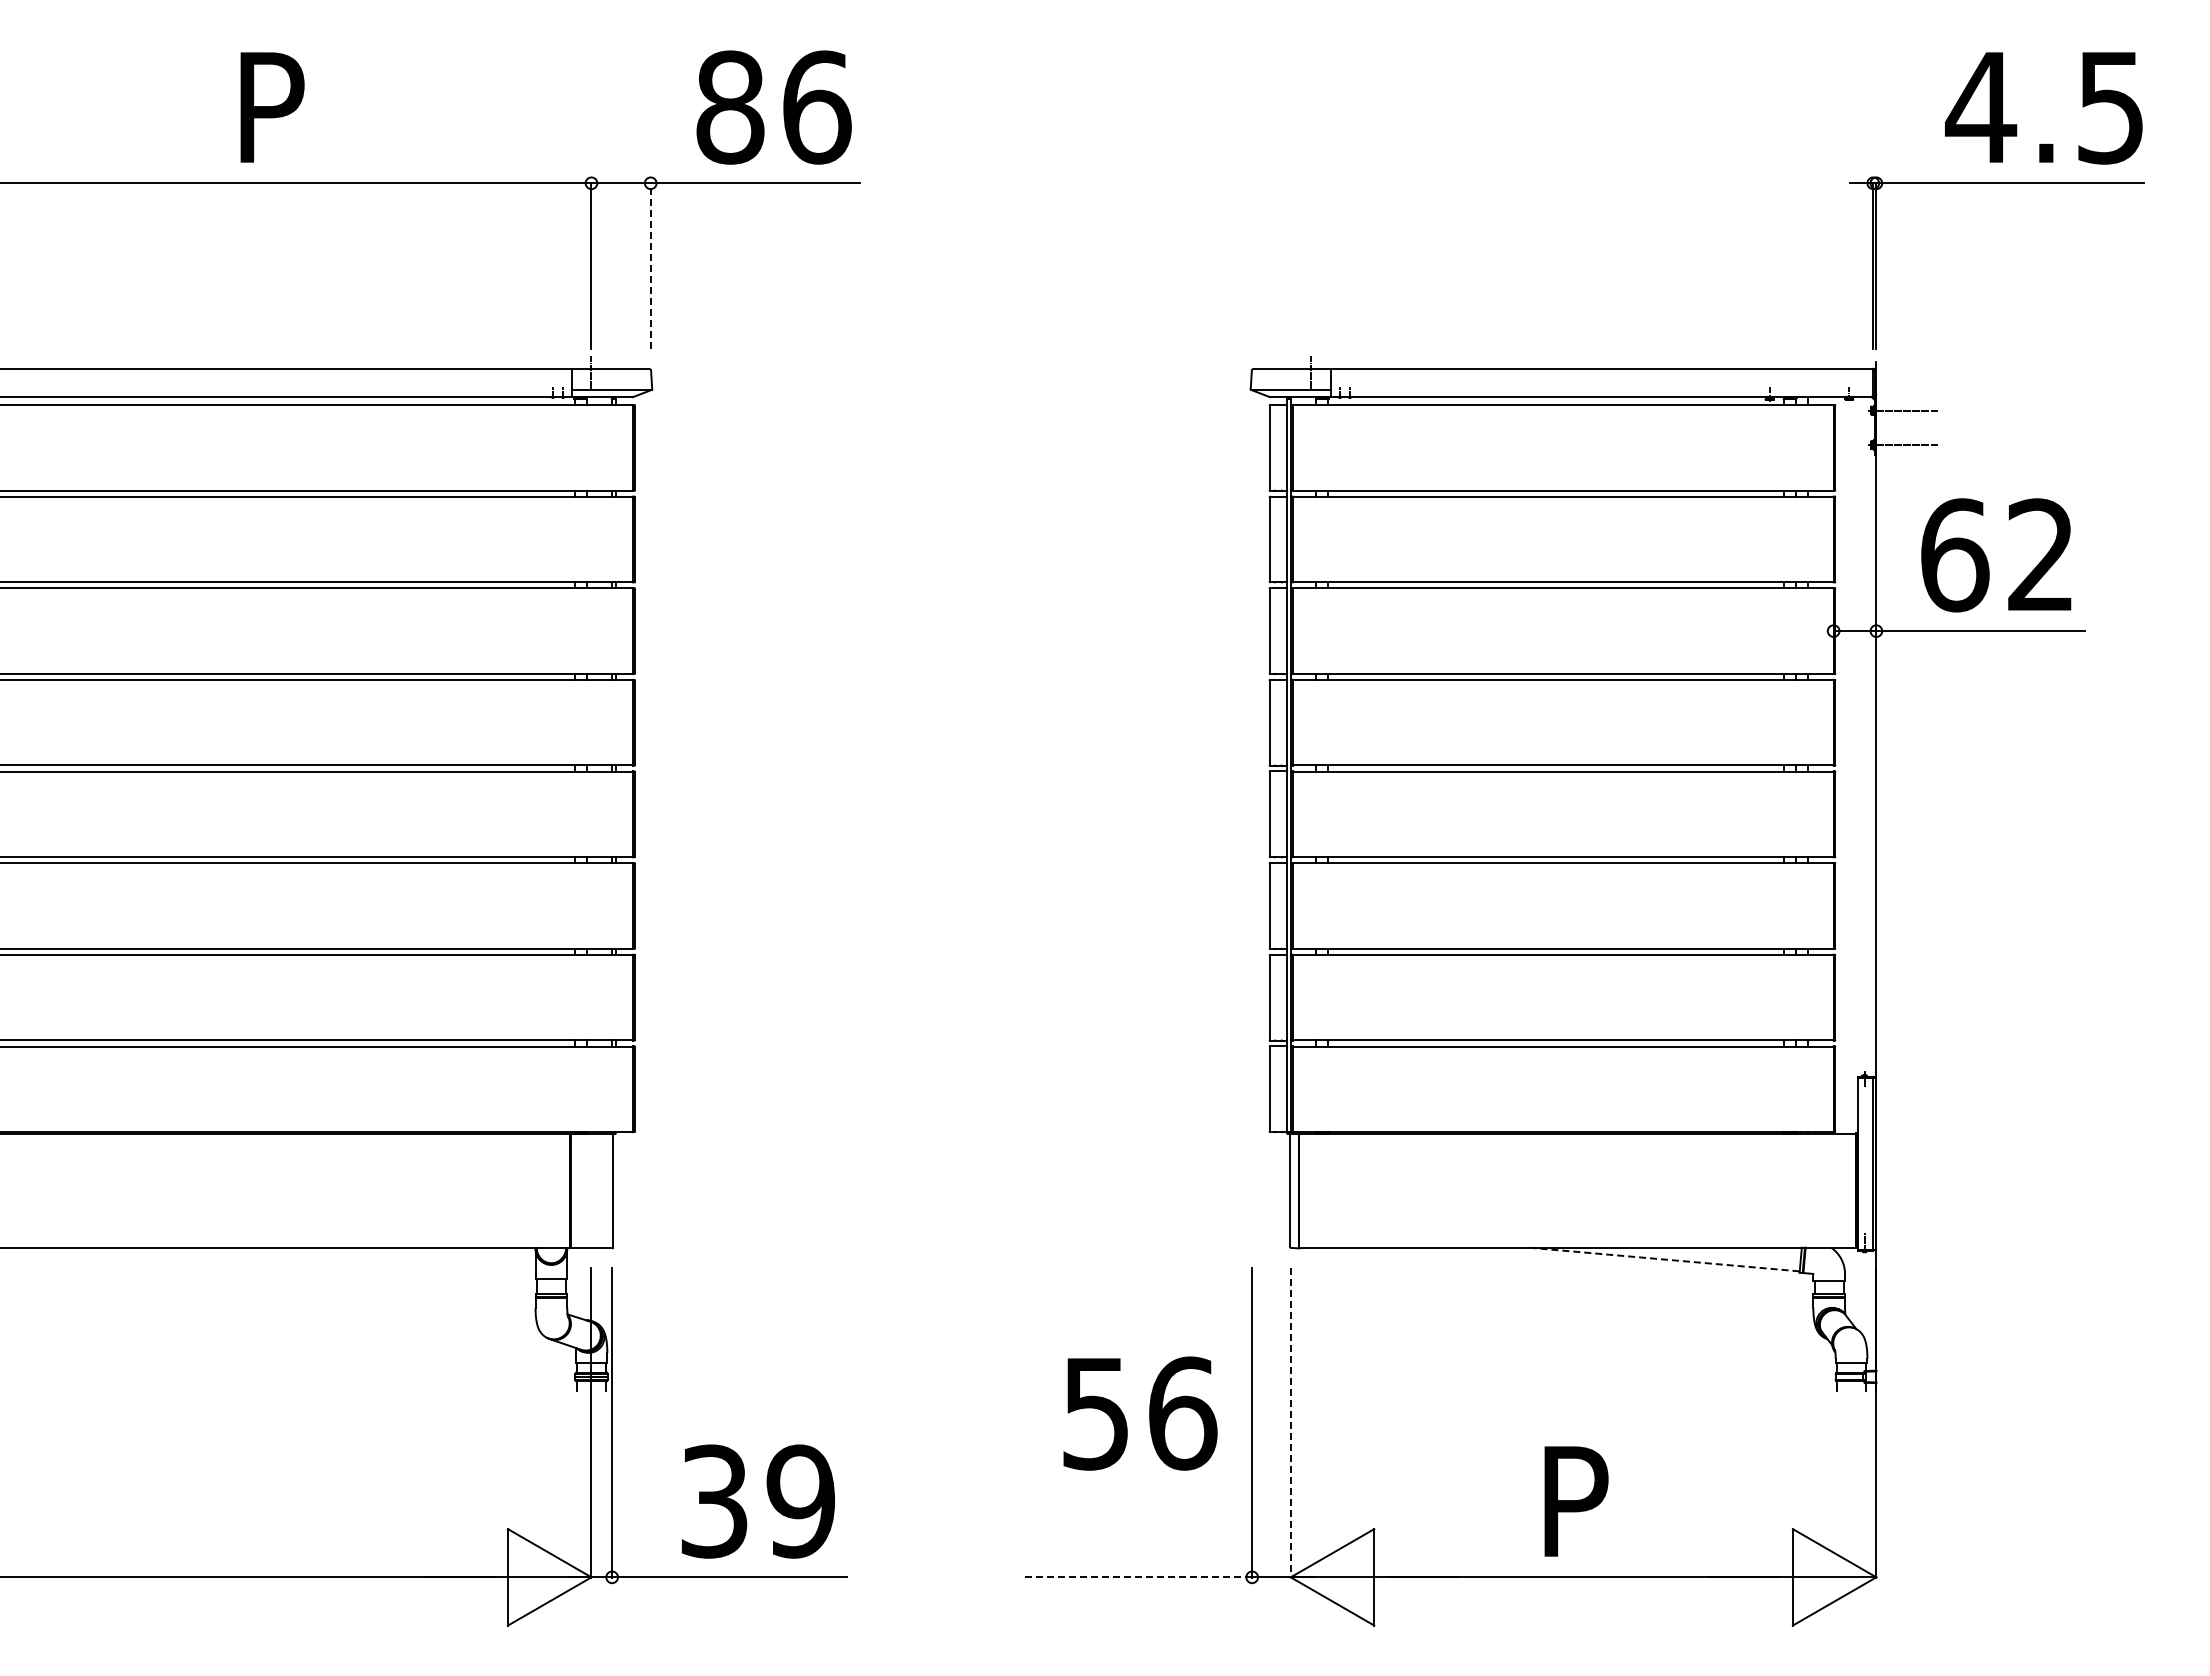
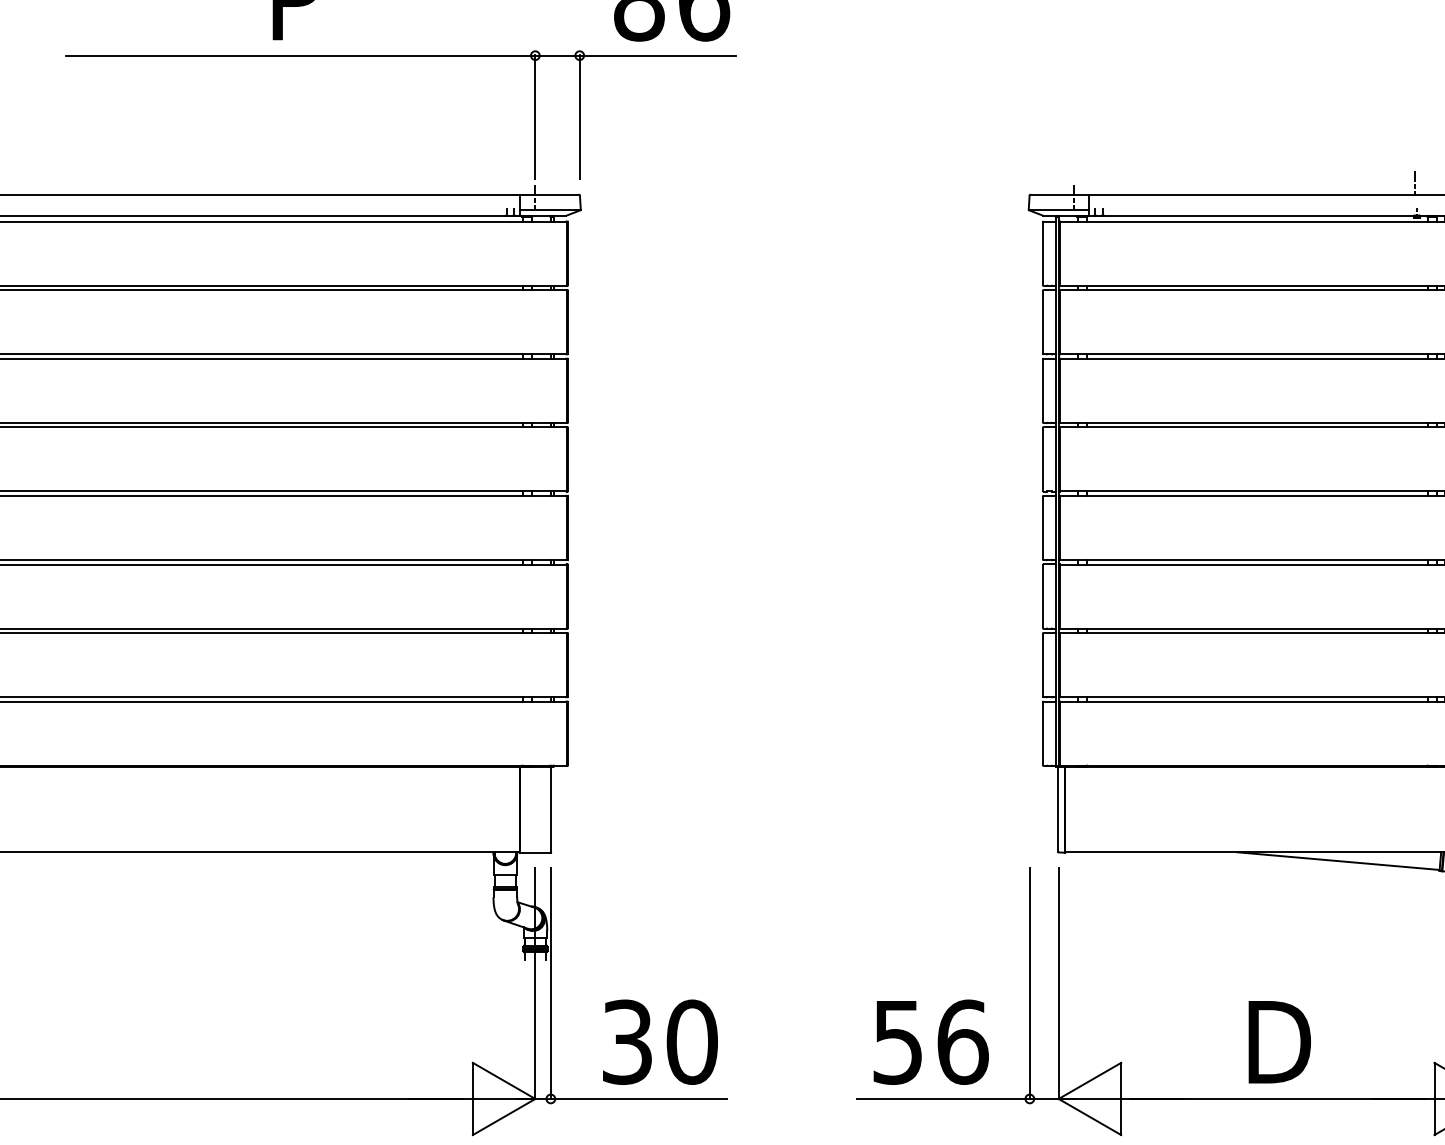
line: (650, 265) -> (579, 117), dashed -> solid
line: (1766, 353) -> (1414, 183), added
line: (1664, 1259) -> (1338, 861), dashed -> solid
text: (1140, 1413) -> (931, 1042), moved
line: (1290, 1423) -> (1058, 983), dashed -> solid
text: (800, 1501) -> (691, 1042), 39 -> 30
text: (1592, 1501) -> (1284, 1042), P -> D
line: (1136, 1577) -> (943, 1099), dashed -> solid

